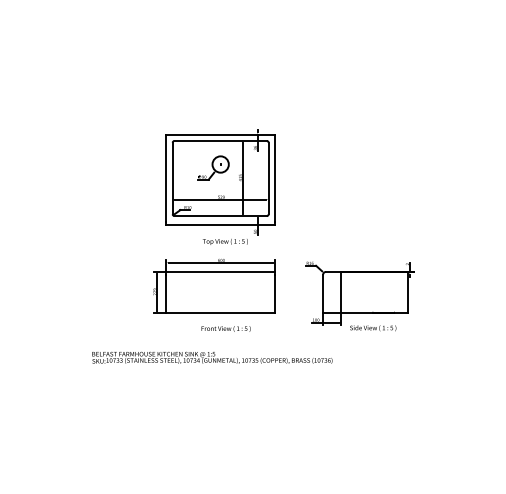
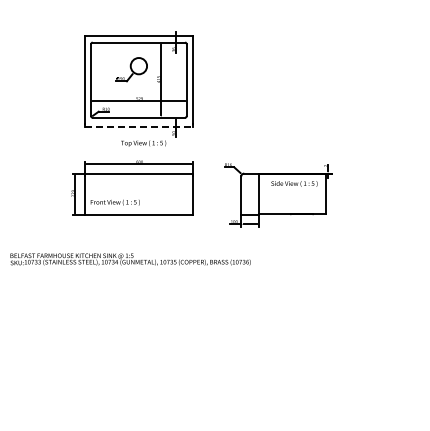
line: (221, 225) -> (139, 127), solid -> dashed
text: (225, 328) -> (114, 202), moved
text: (373, 328) -> (294, 184), moved

